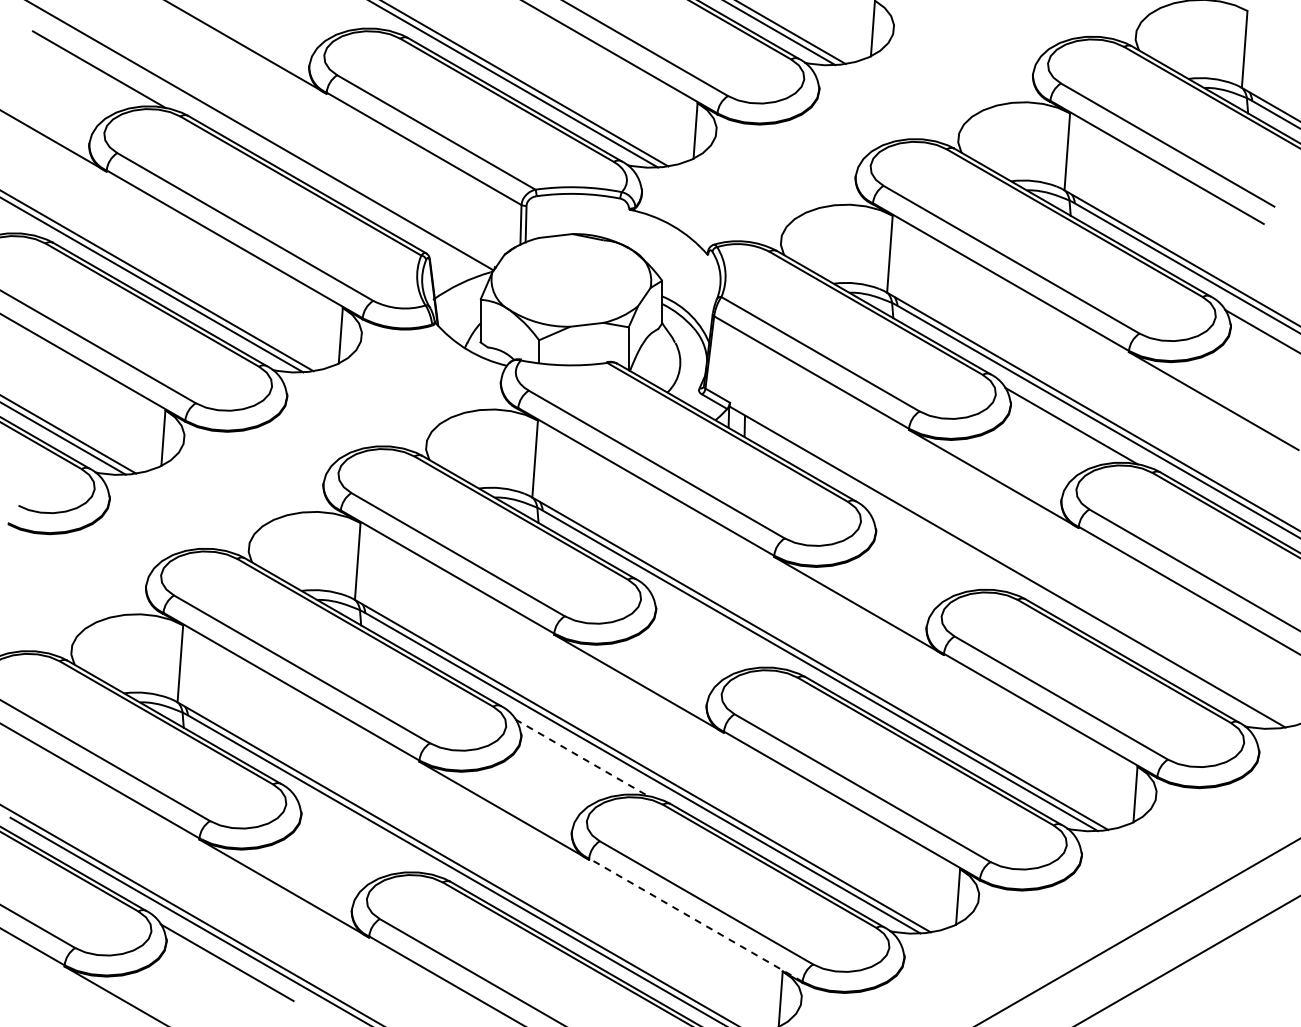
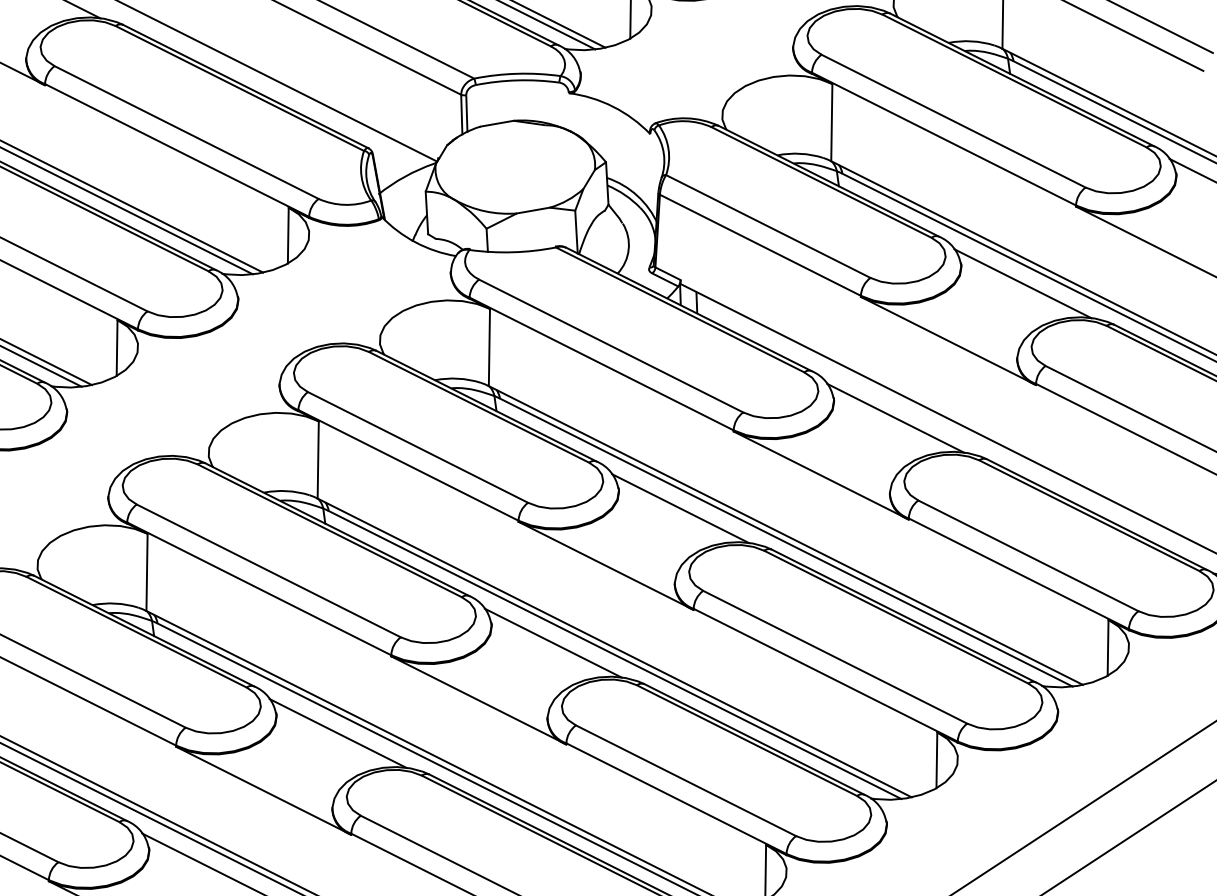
line: (936, 552) -> (895, 417), added
line: (716, 630) -> (680, 508), added
line: (581, 757) -> (552, 642), dashed -> solid
line: (361, 835) -> (337, 733), added
line: (695, 919) -> (676, 798), dashed -> solid

